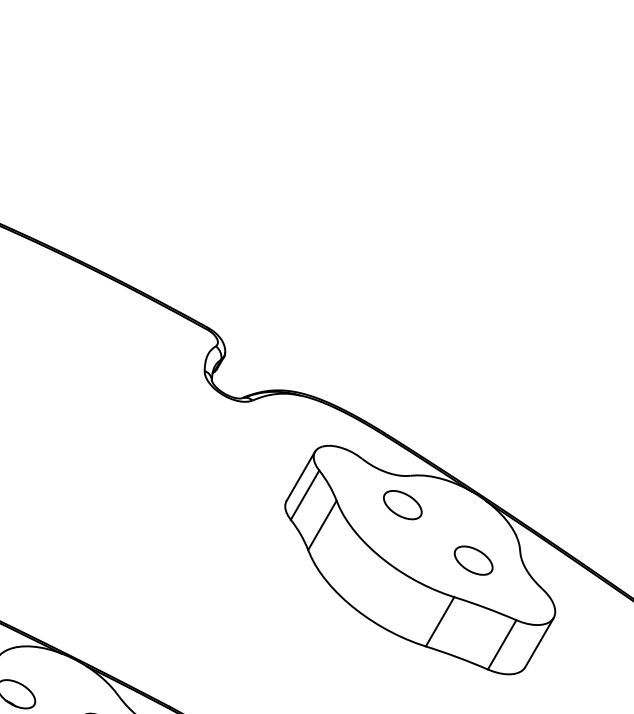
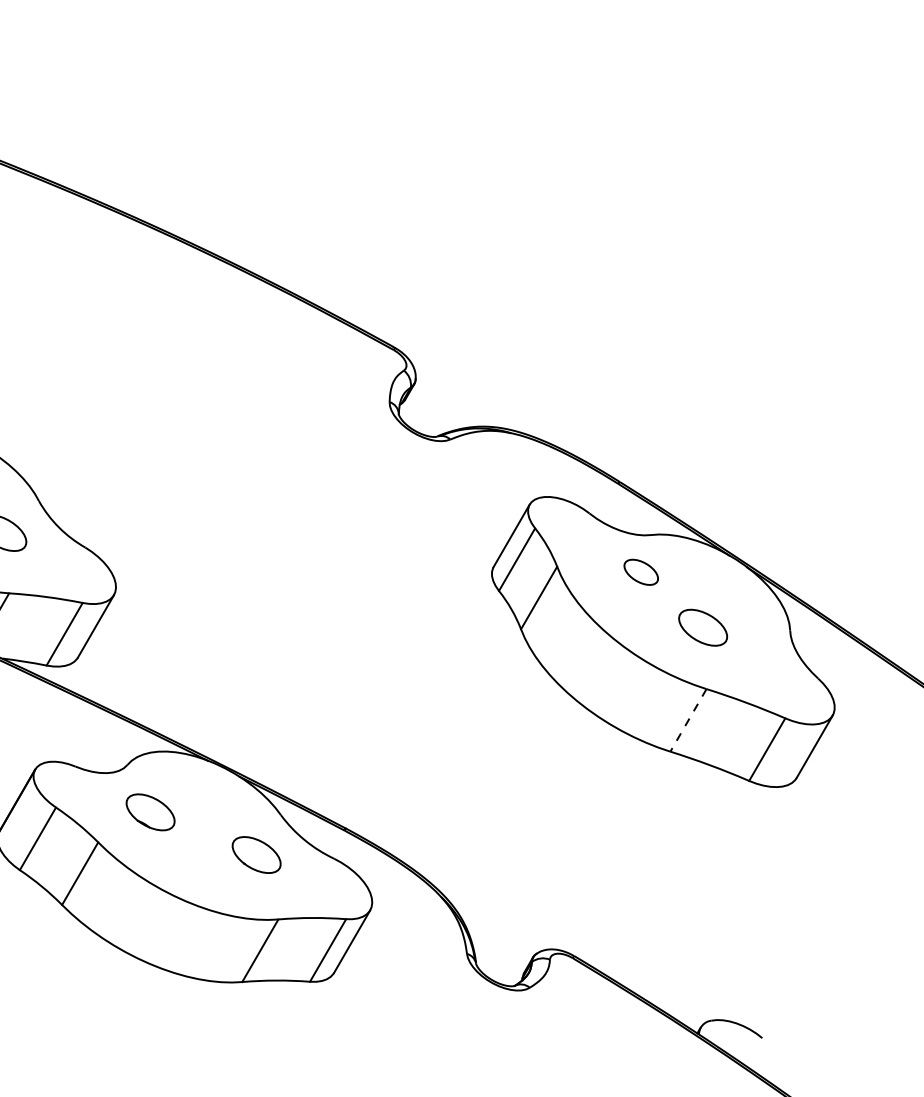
part: (403, 505) -> (641, 572), size x0.7
part: (473, 560) -> (702, 627), moved
line: (440, 621) -> (688, 720), solid -> dashed

